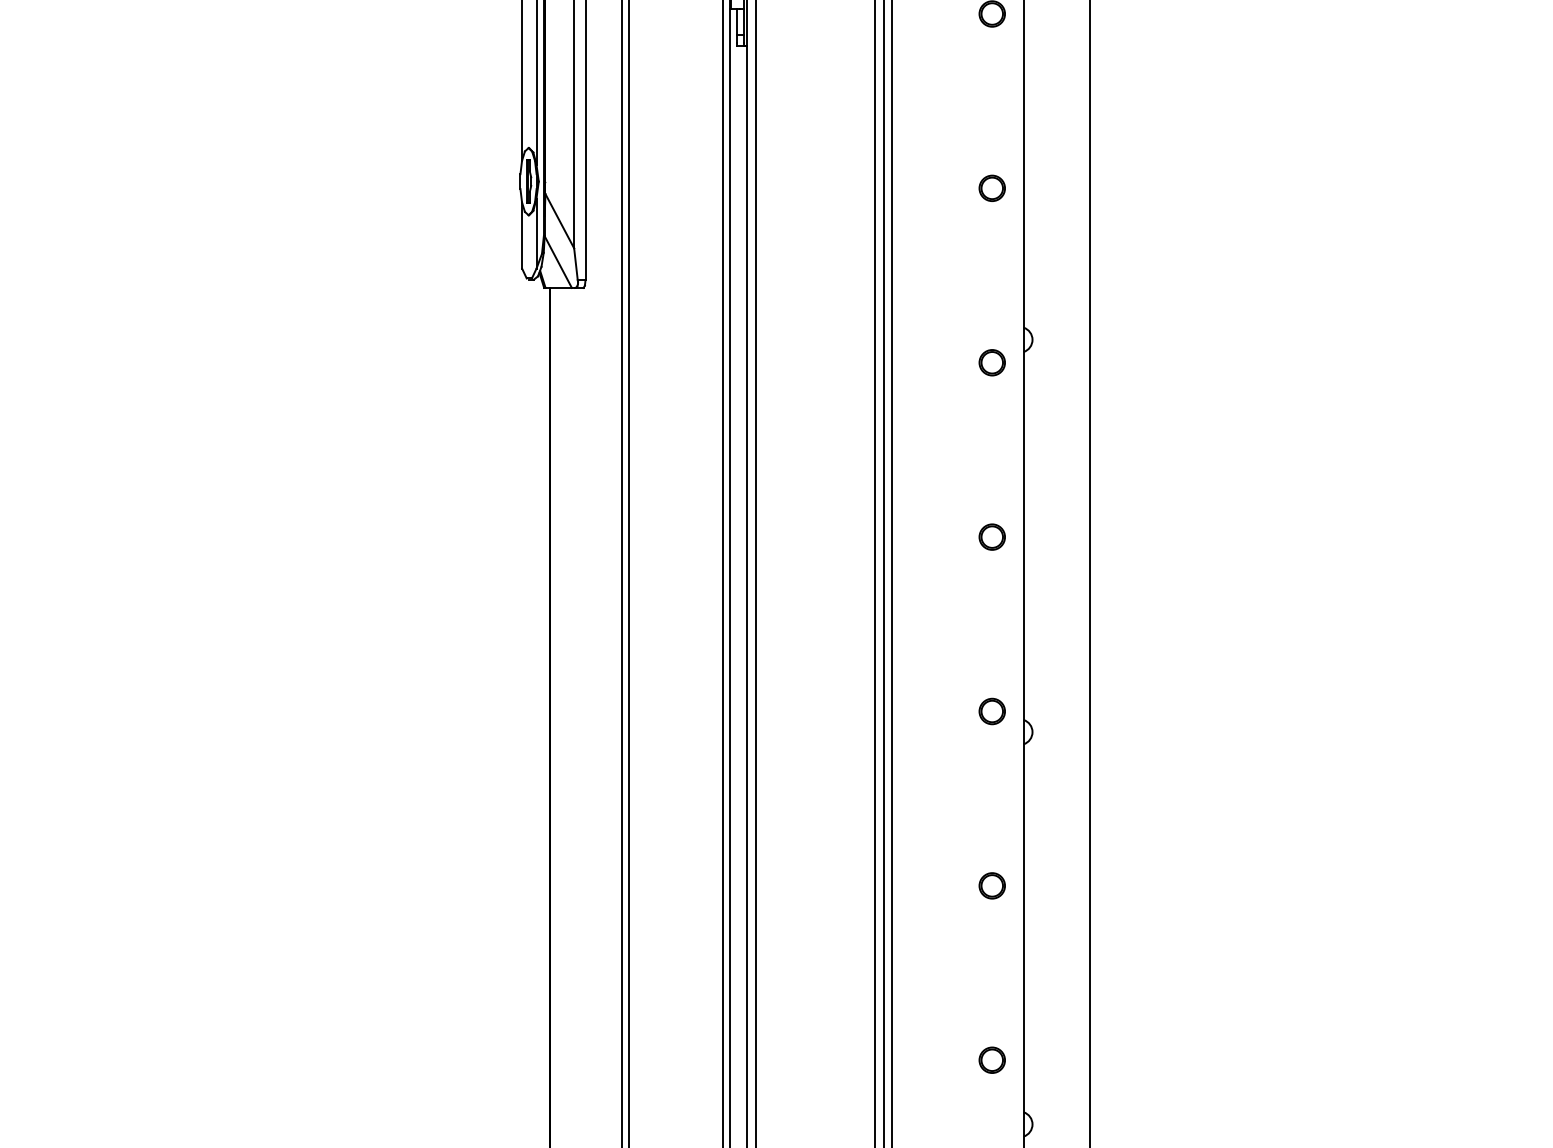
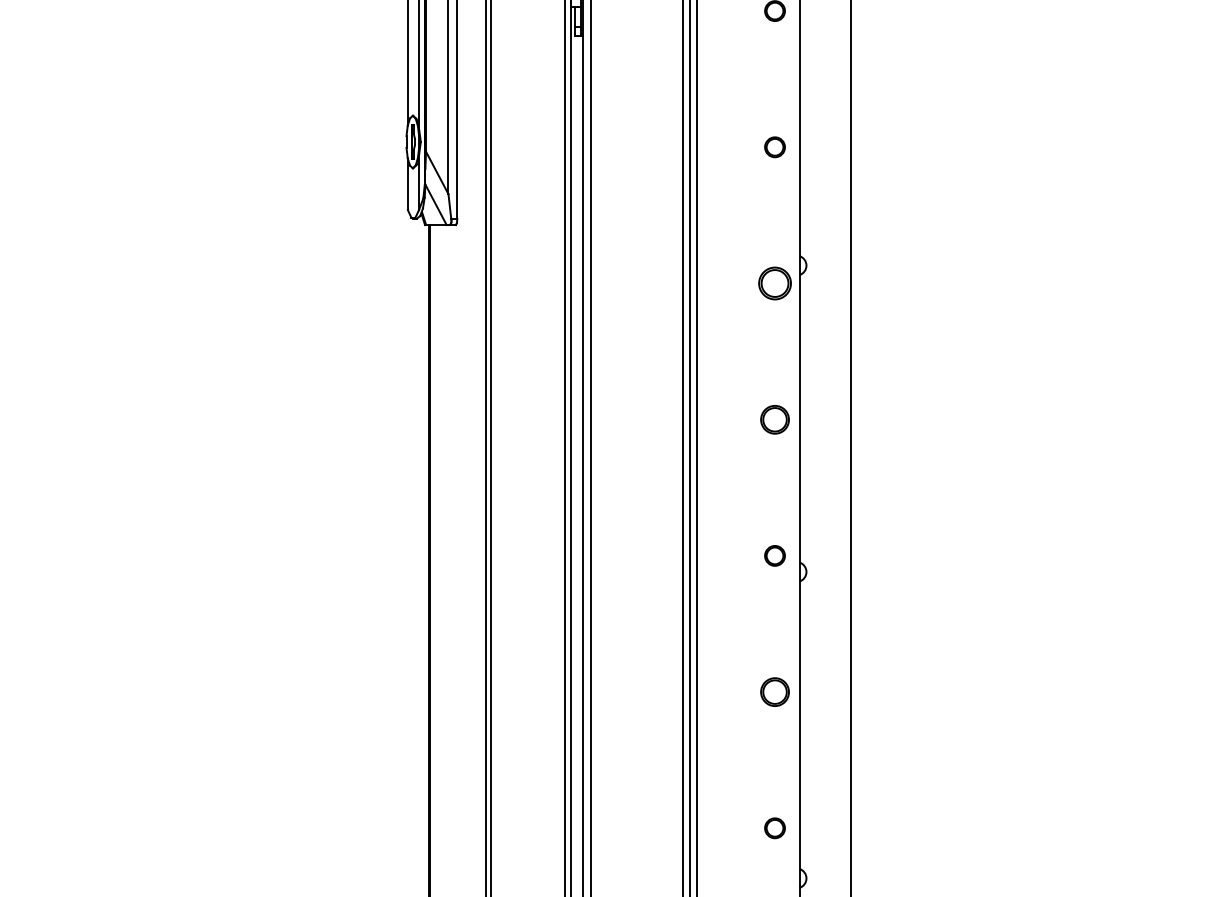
part: (991, 362) -> (774, 283), size x1.6
part: (991, 536) -> (774, 419), size x1.4
circle: (991, 885) -> (774, 691), size x1.4

